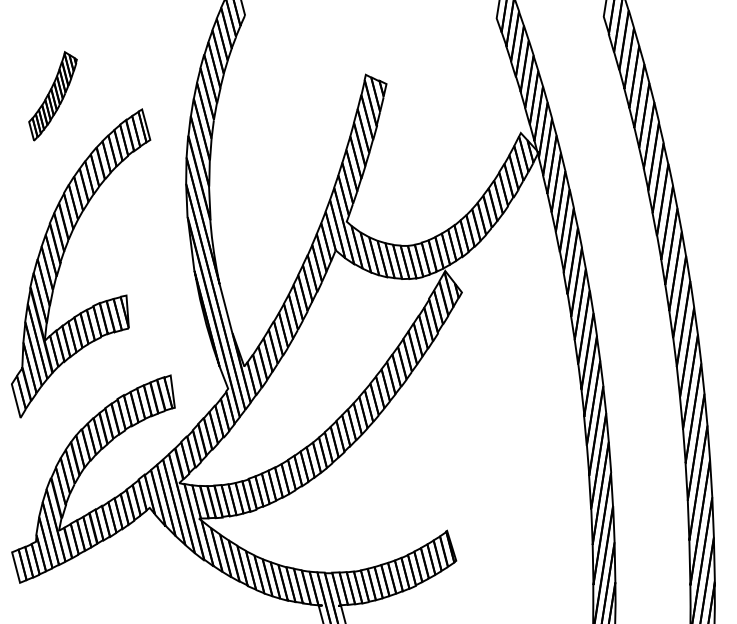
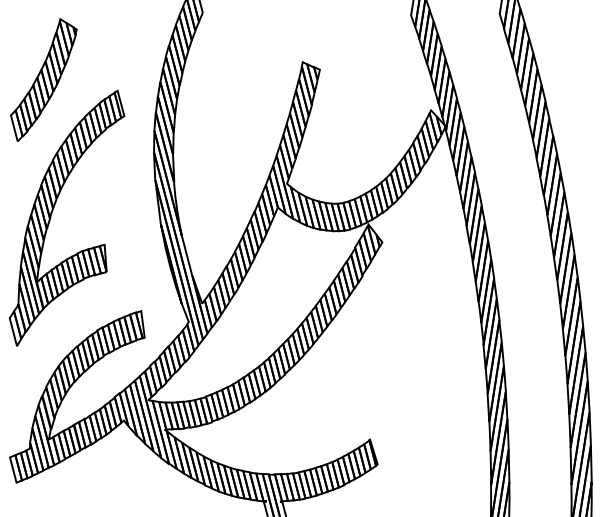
part: (52, 95) -> (43, 79), size x1.67

